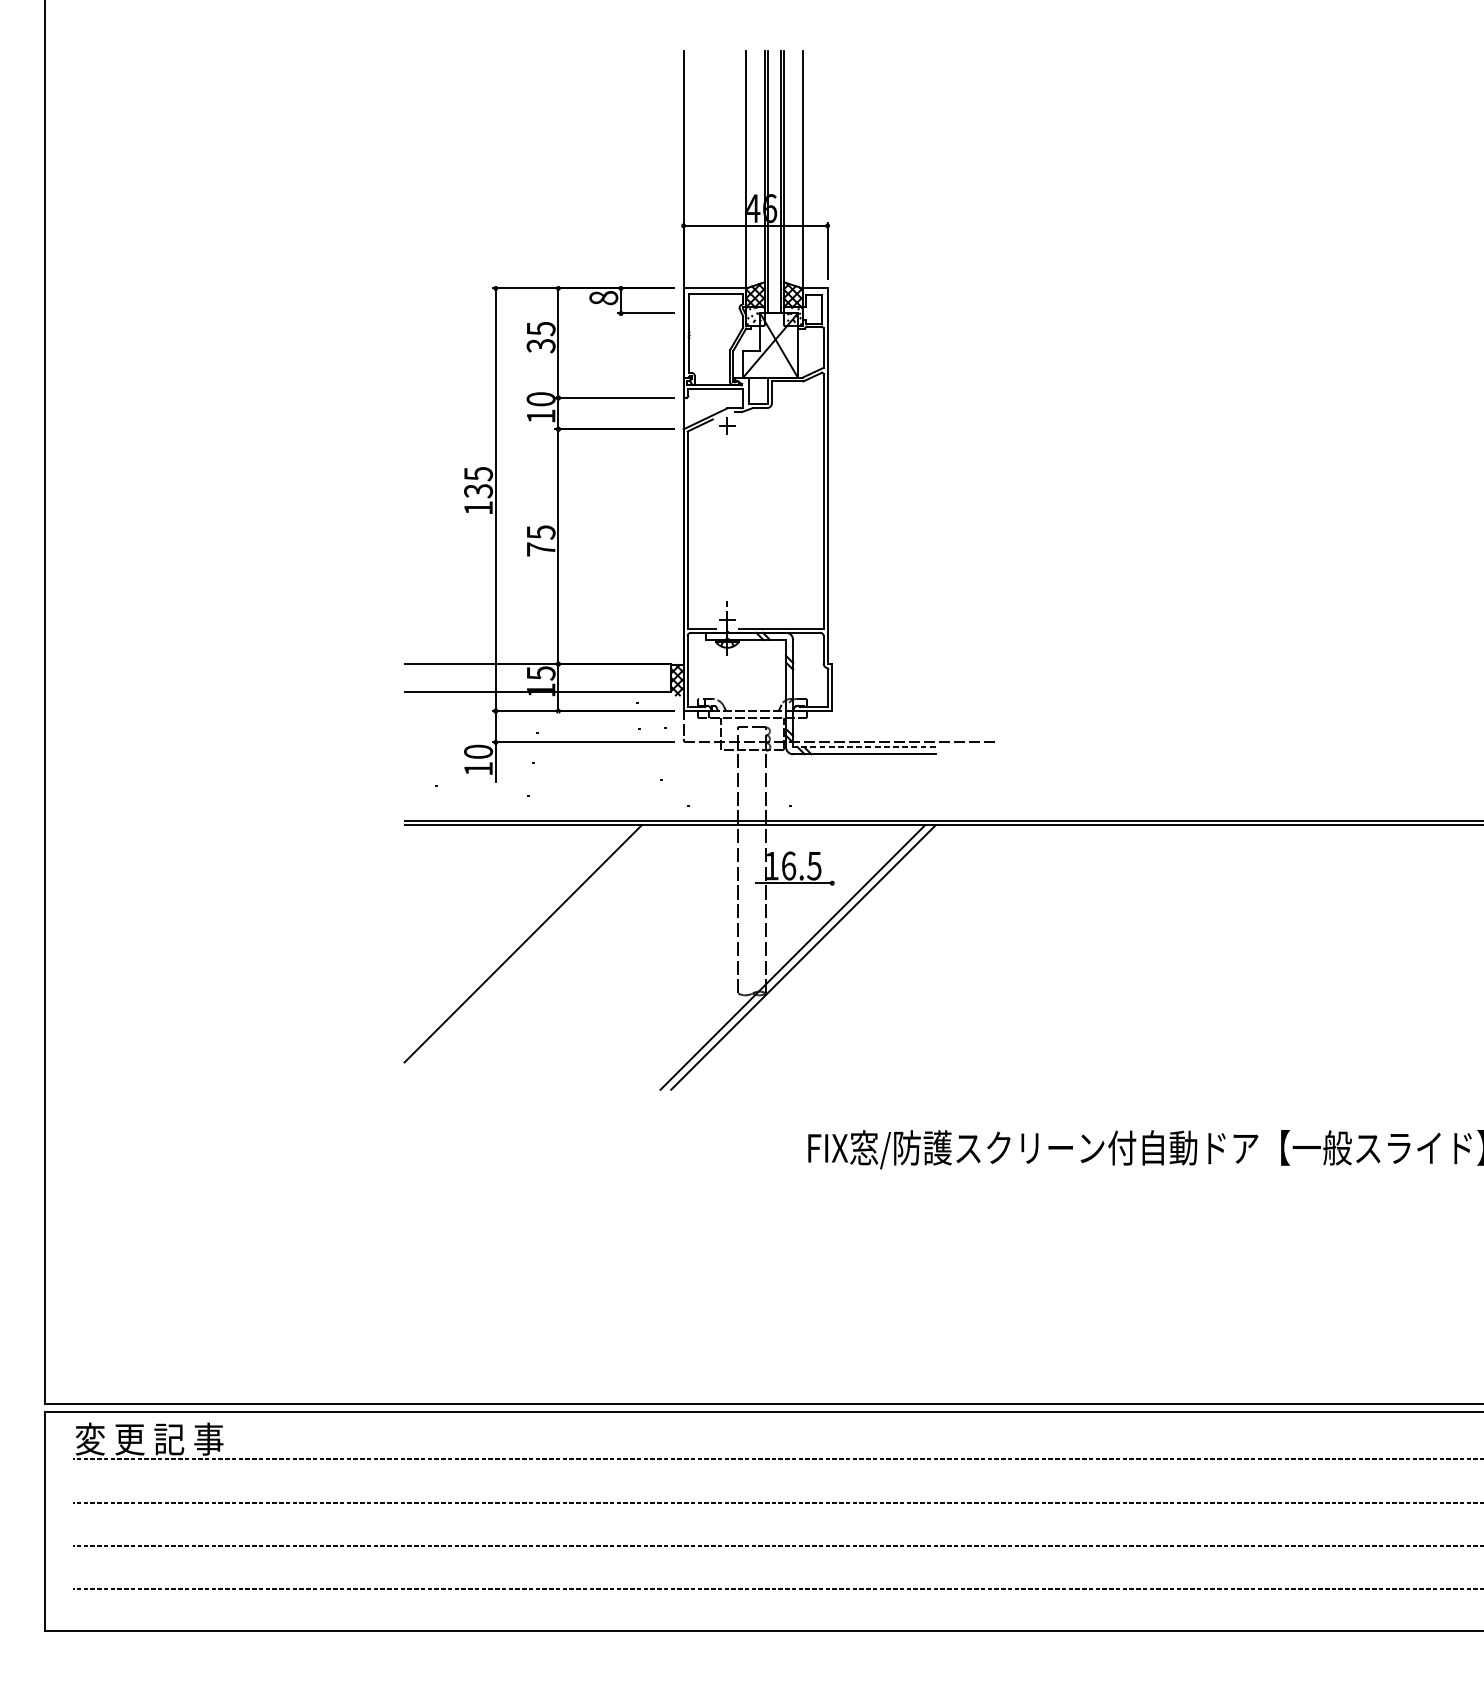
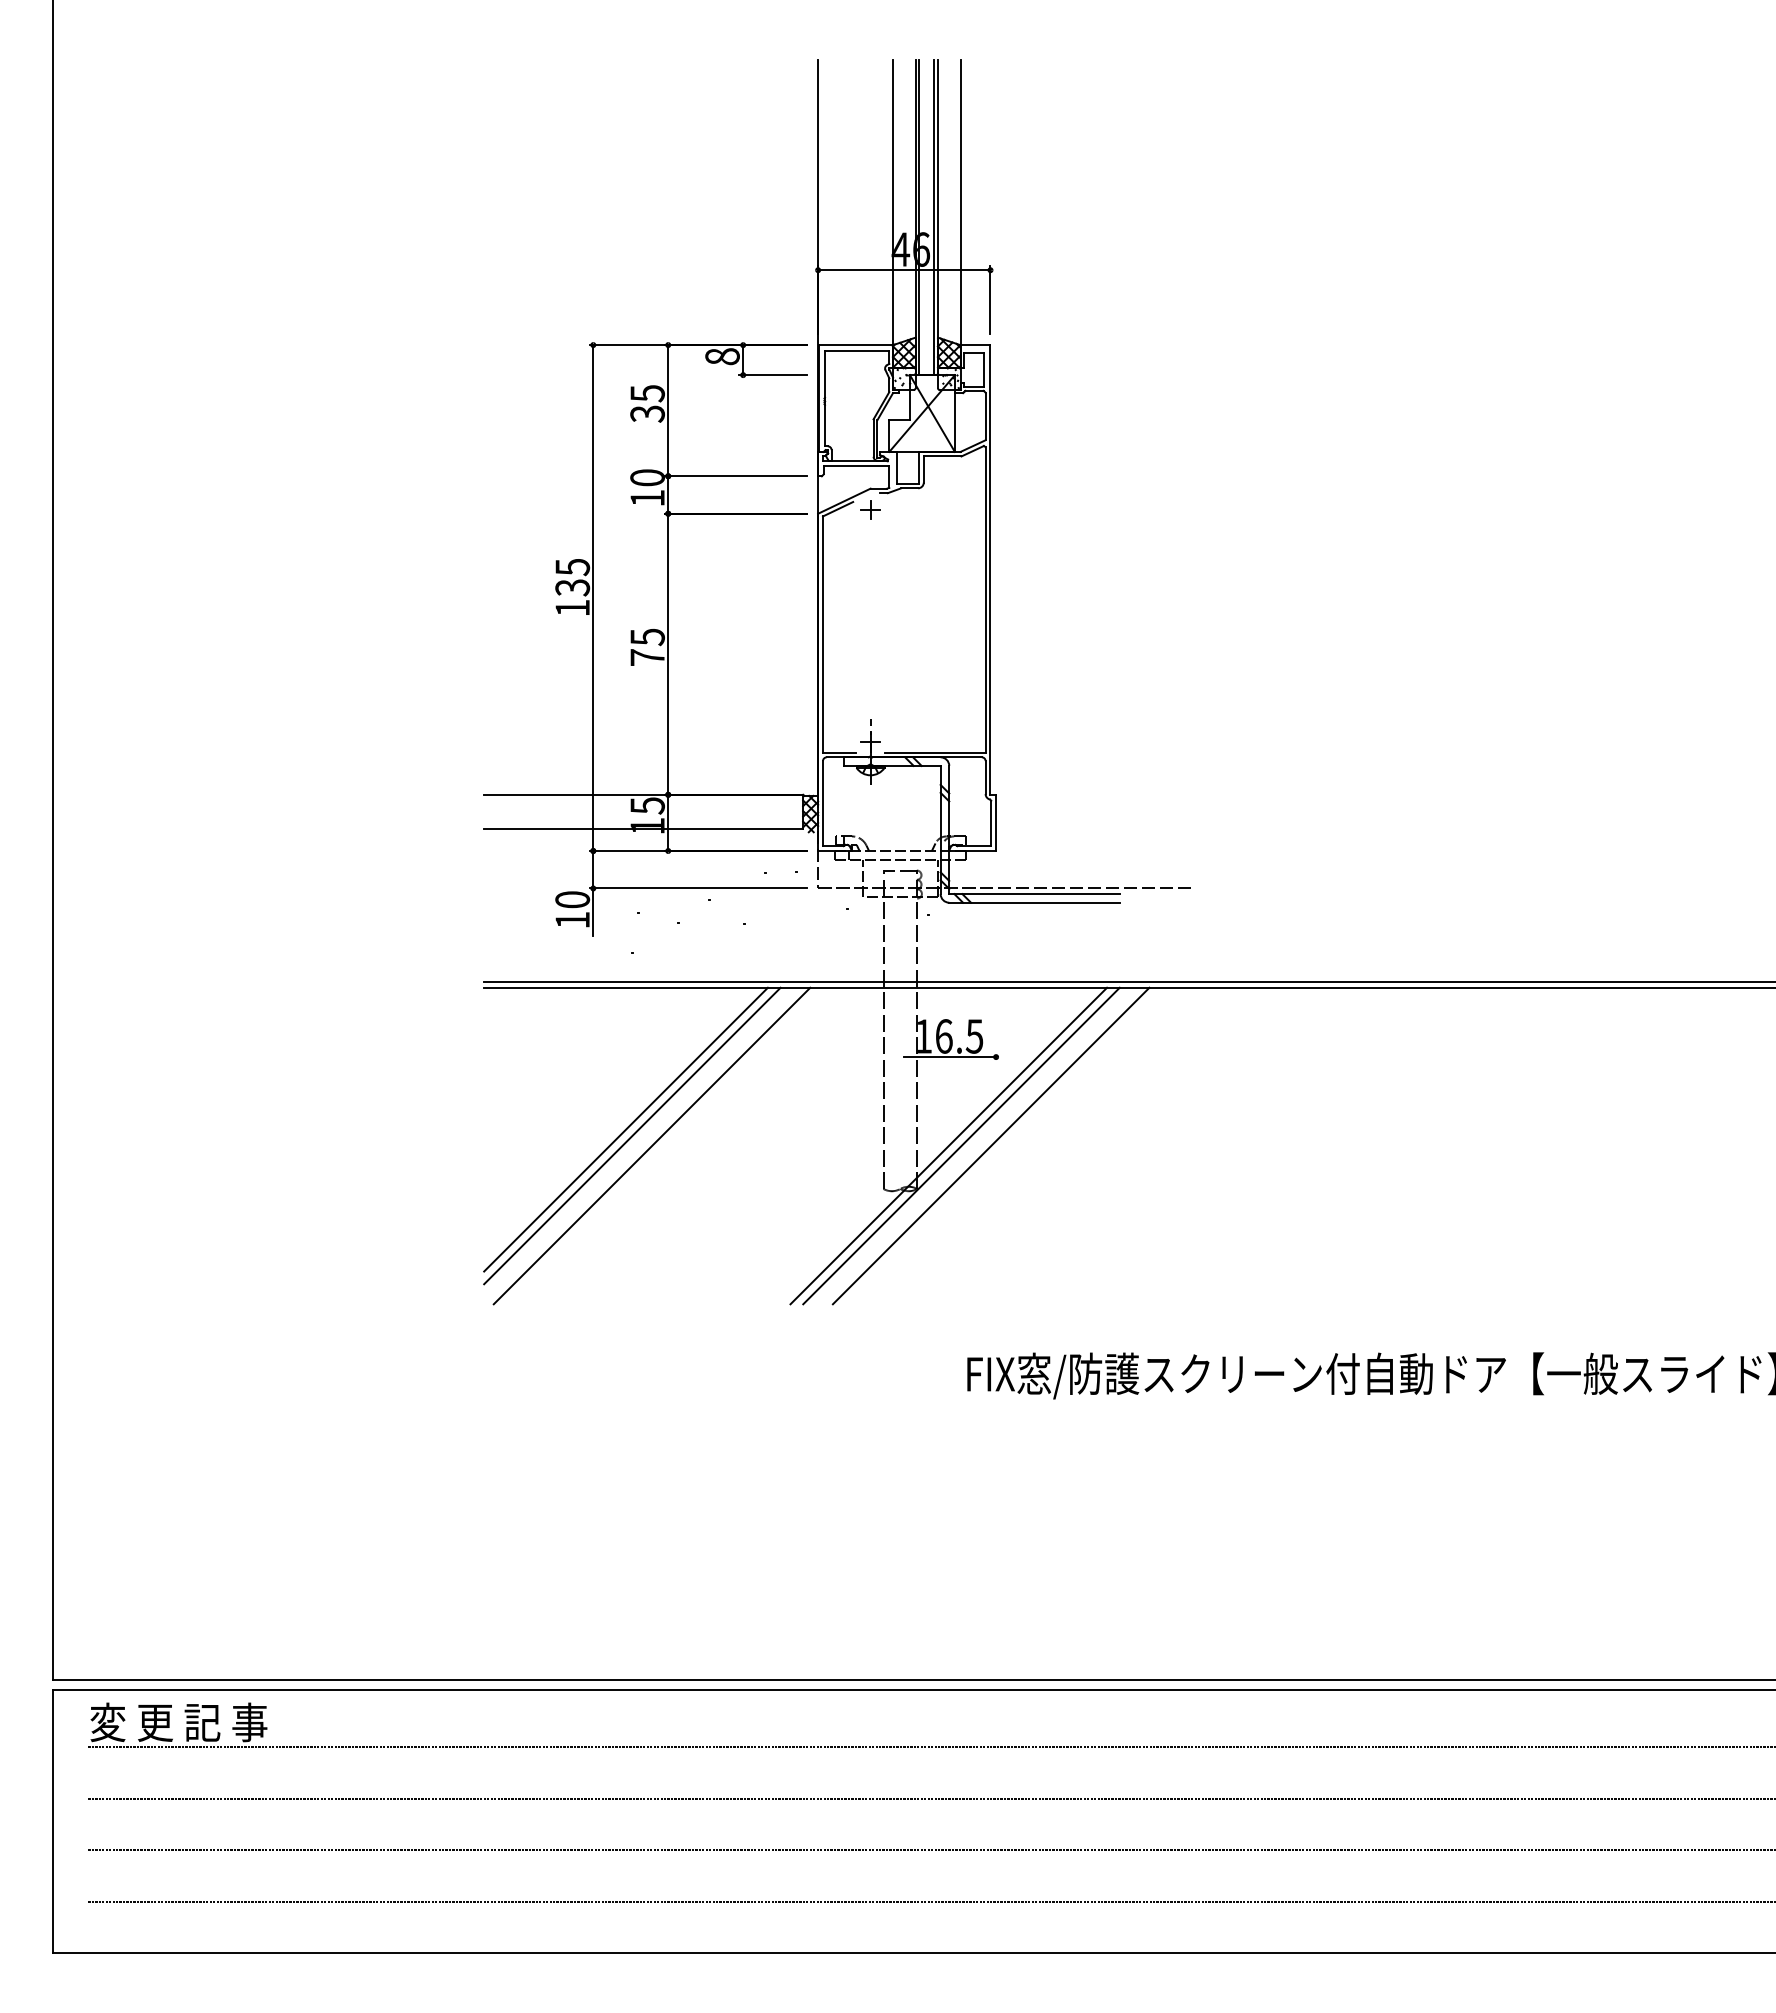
line: (864, 747) -> (1034, 894), dashed -> solid
line: (528, 948) -> (632, 1135), added
line: (544, 957) -> (651, 1145), added
line: (827, 957) -> (990, 1145), added

